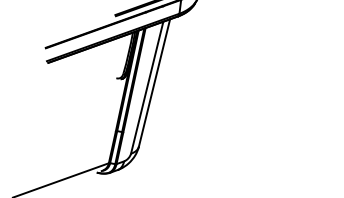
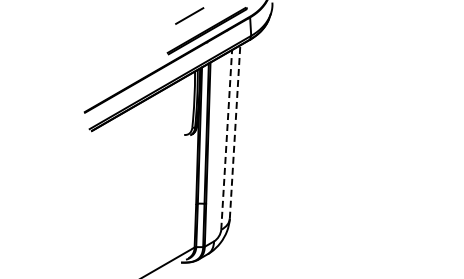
line: (154, 83) -> (235, 132), solid -> dashed
line: (147, 87) -> (226, 139), solid -> dashed

